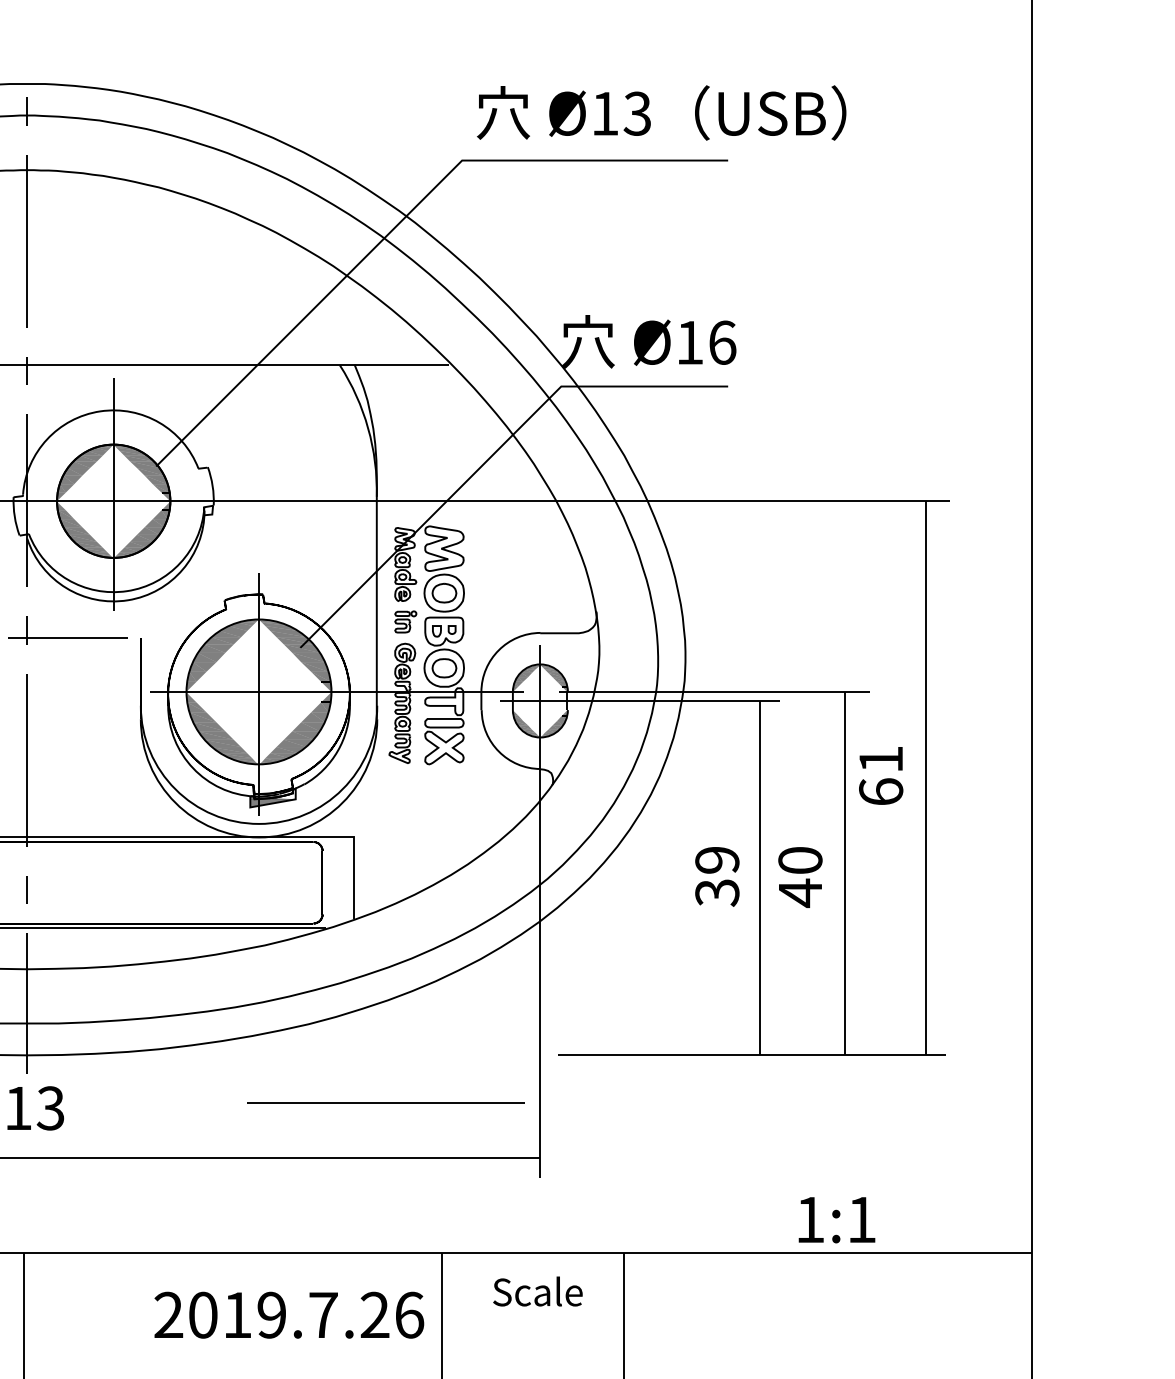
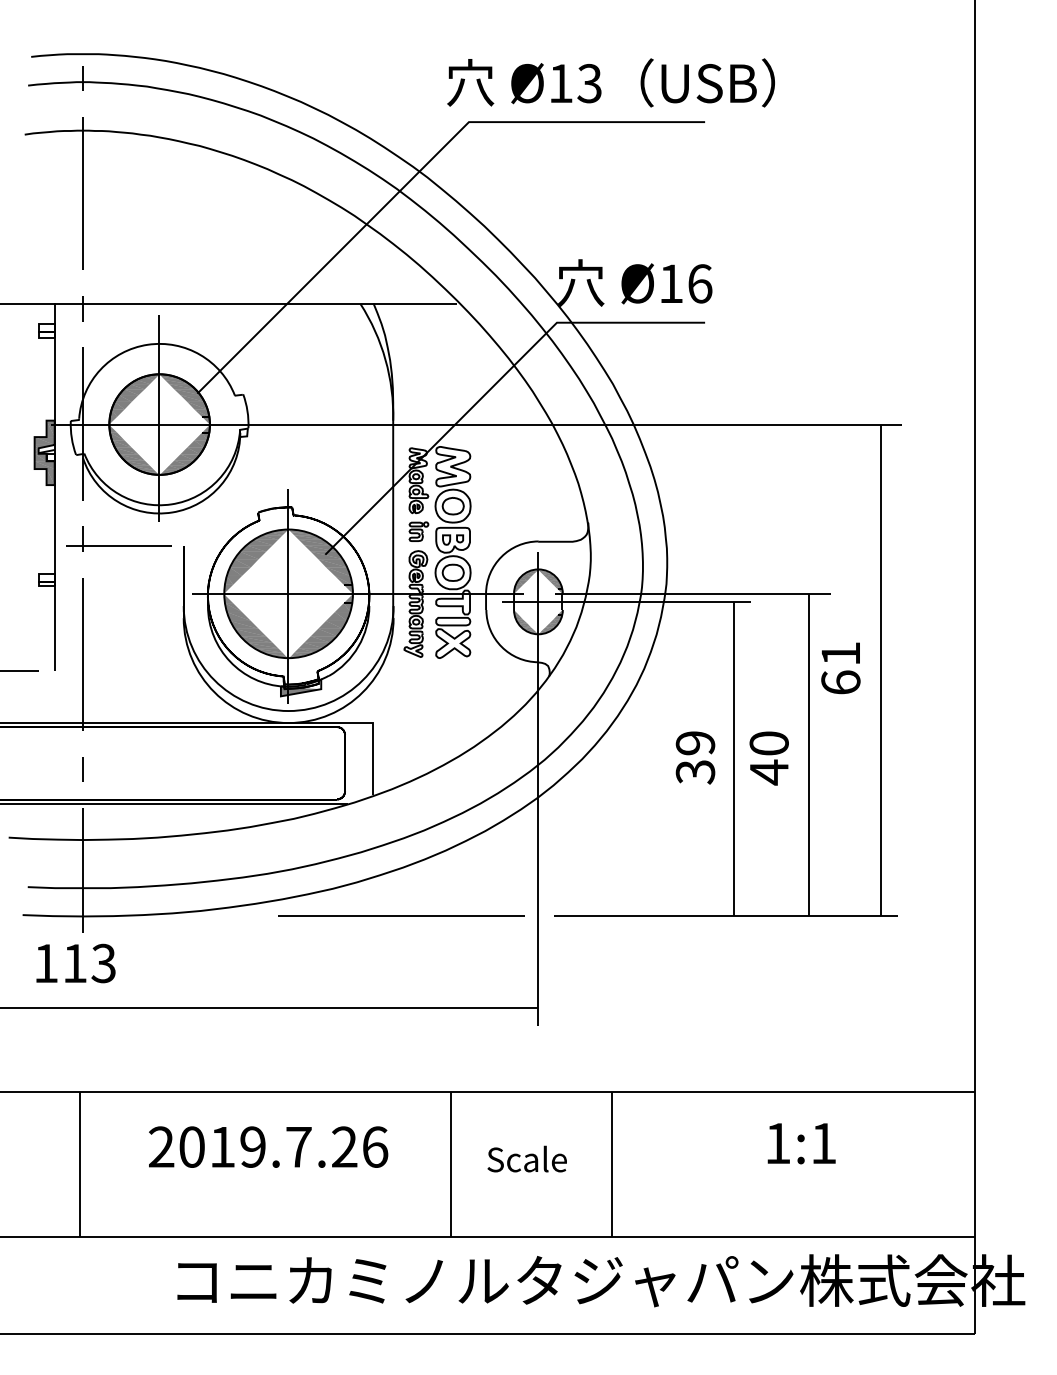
text: (661, 112) -> (610, 82), moved
line: (386, 1101) -> (401, 915), moved
text: (836, 1219) -> (801, 1143), moved
text: (537, 1290) -> (526, 1158), moved
text: (289, 1314) -> (268, 1146), moved

